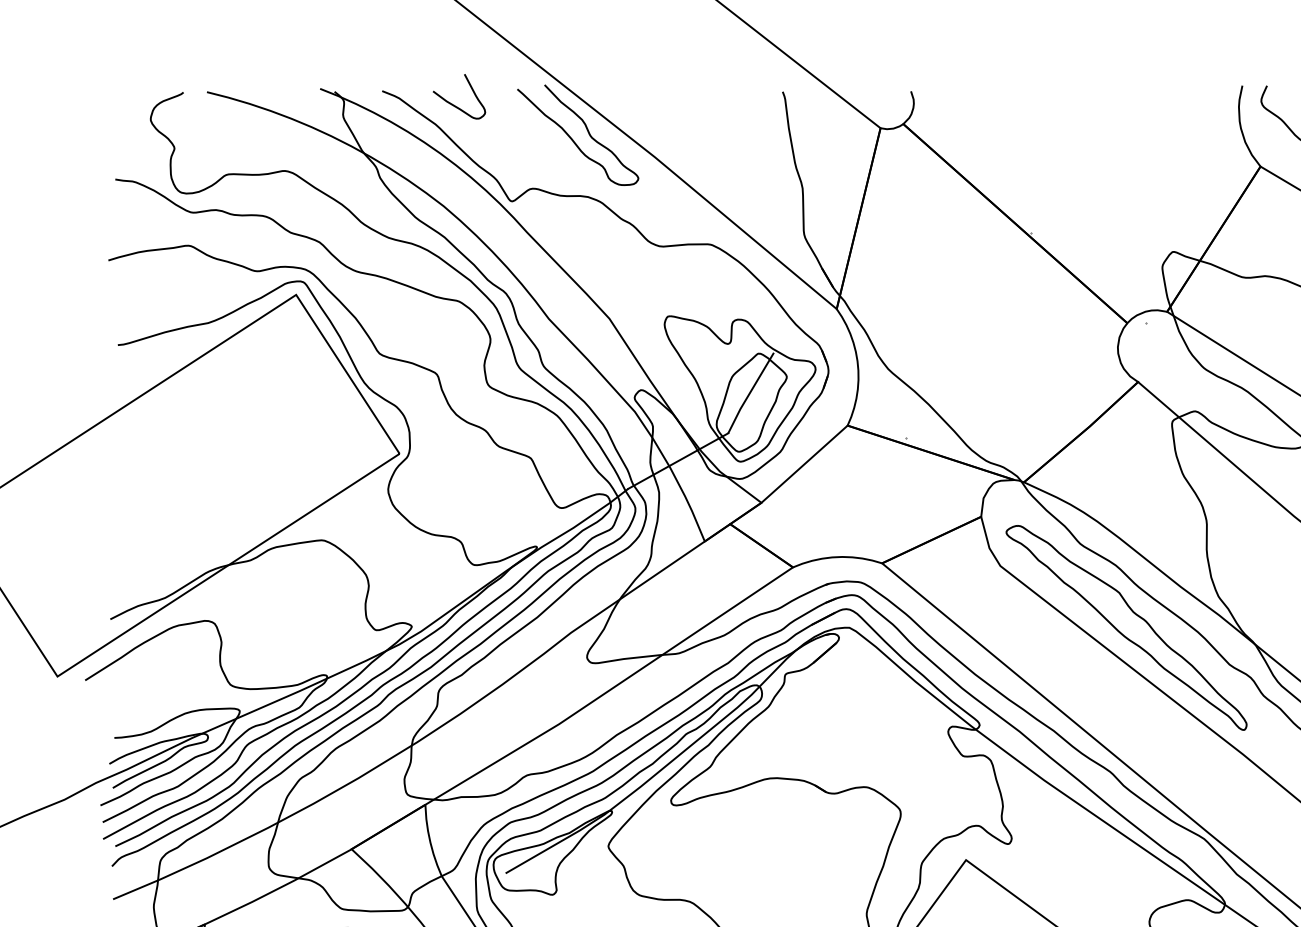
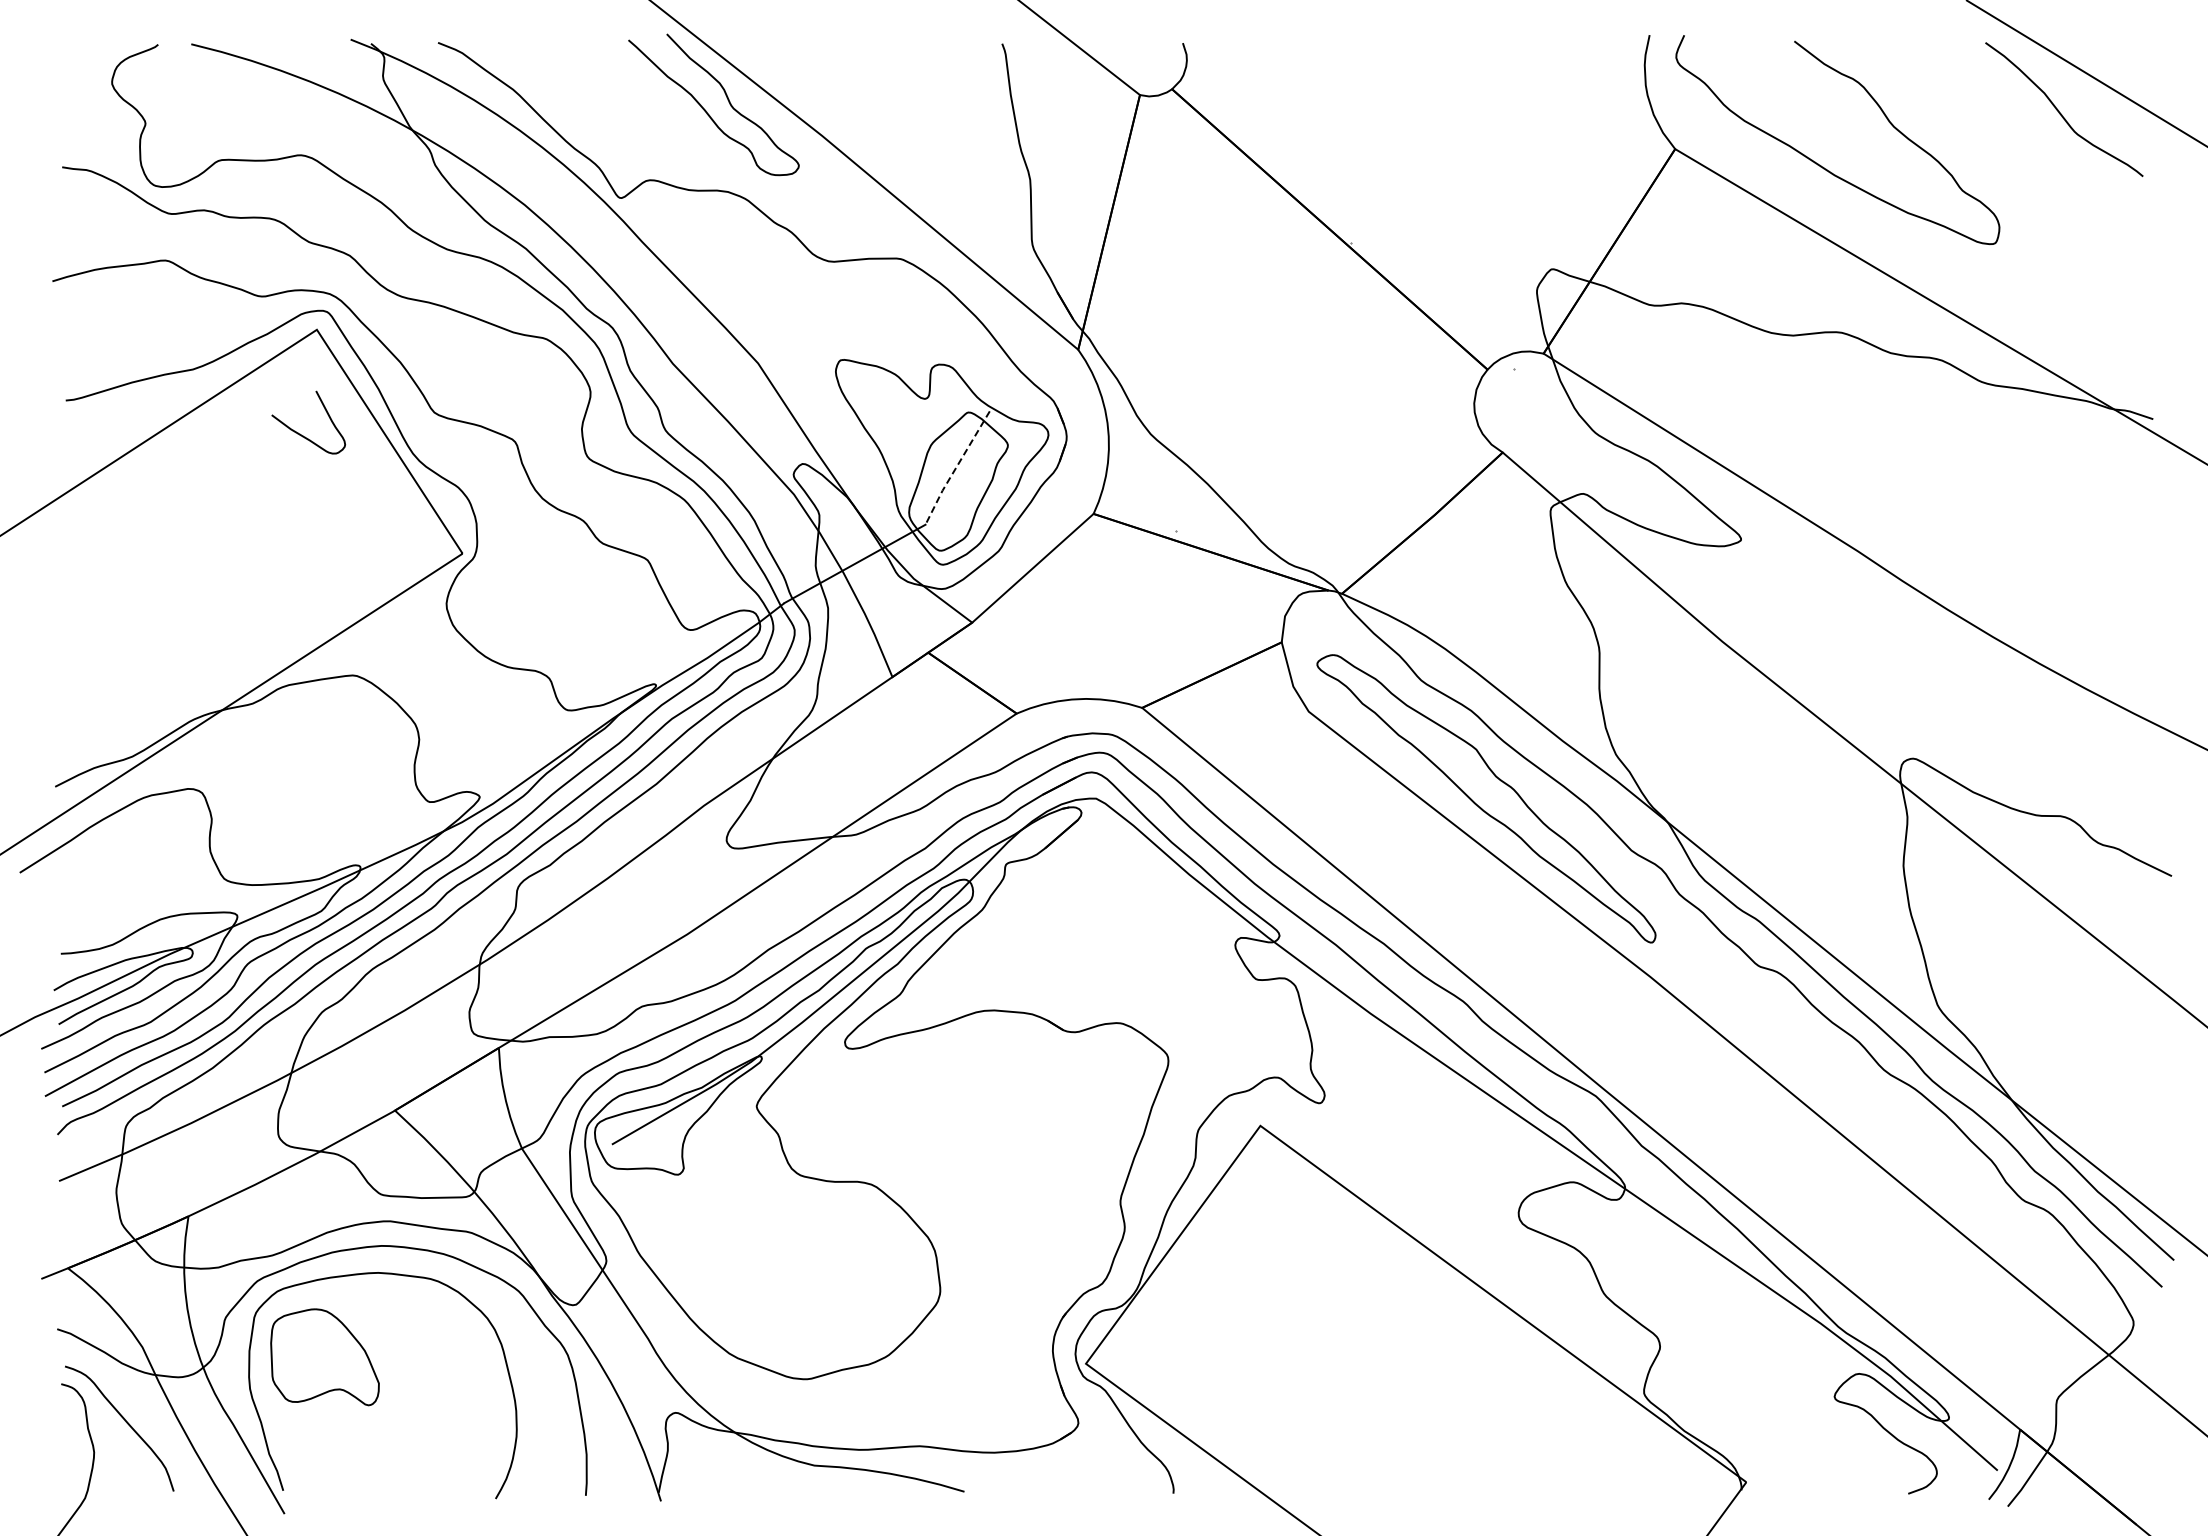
curve: (453, 104) -> (300, 433), moved
line: (749, 393) -> (955, 468), solid -> dashed

